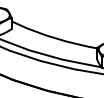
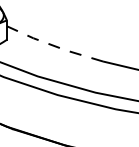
line: (38, 32) -> (53, 45), solid -> dashed

